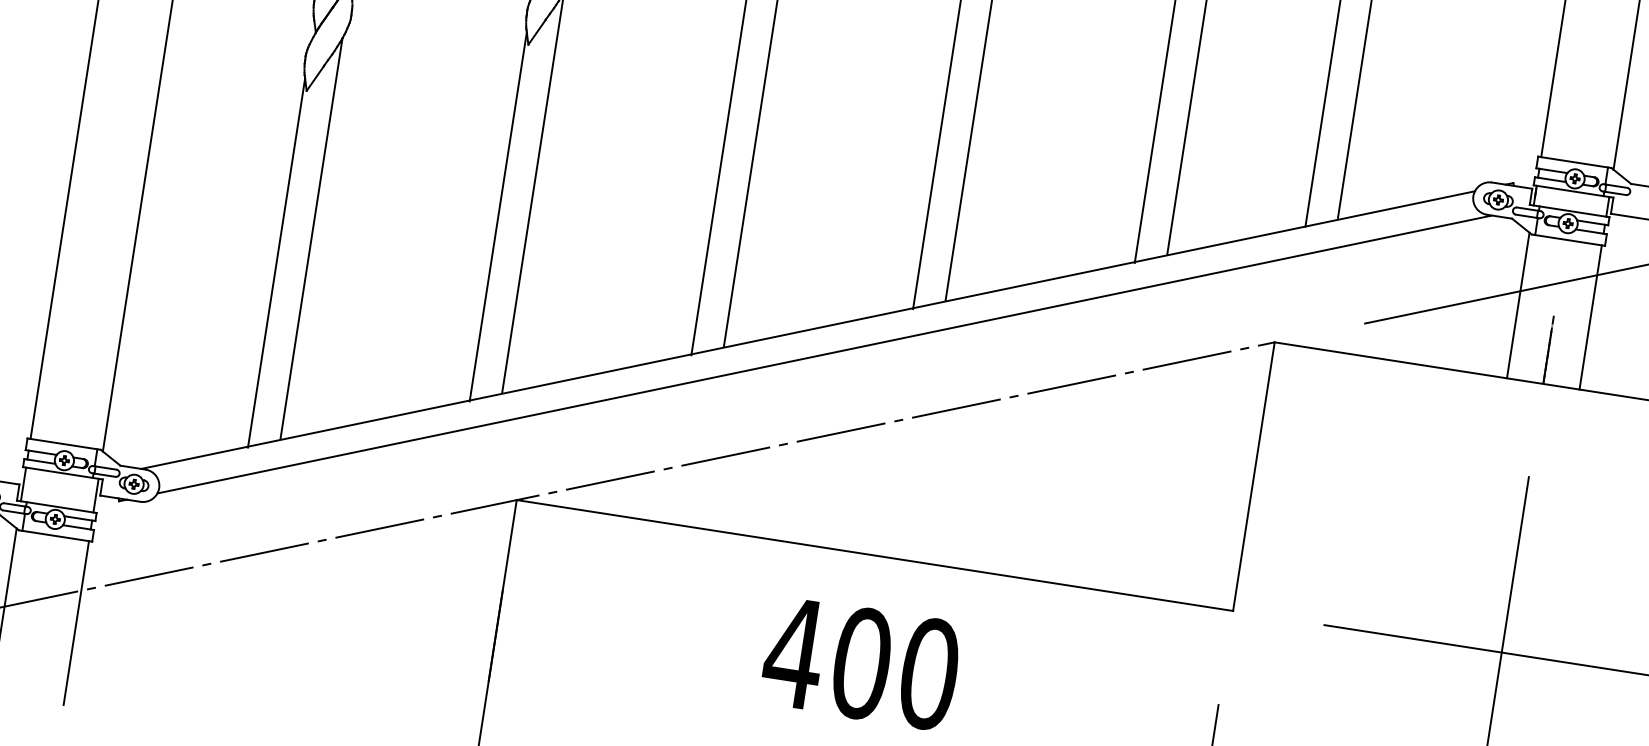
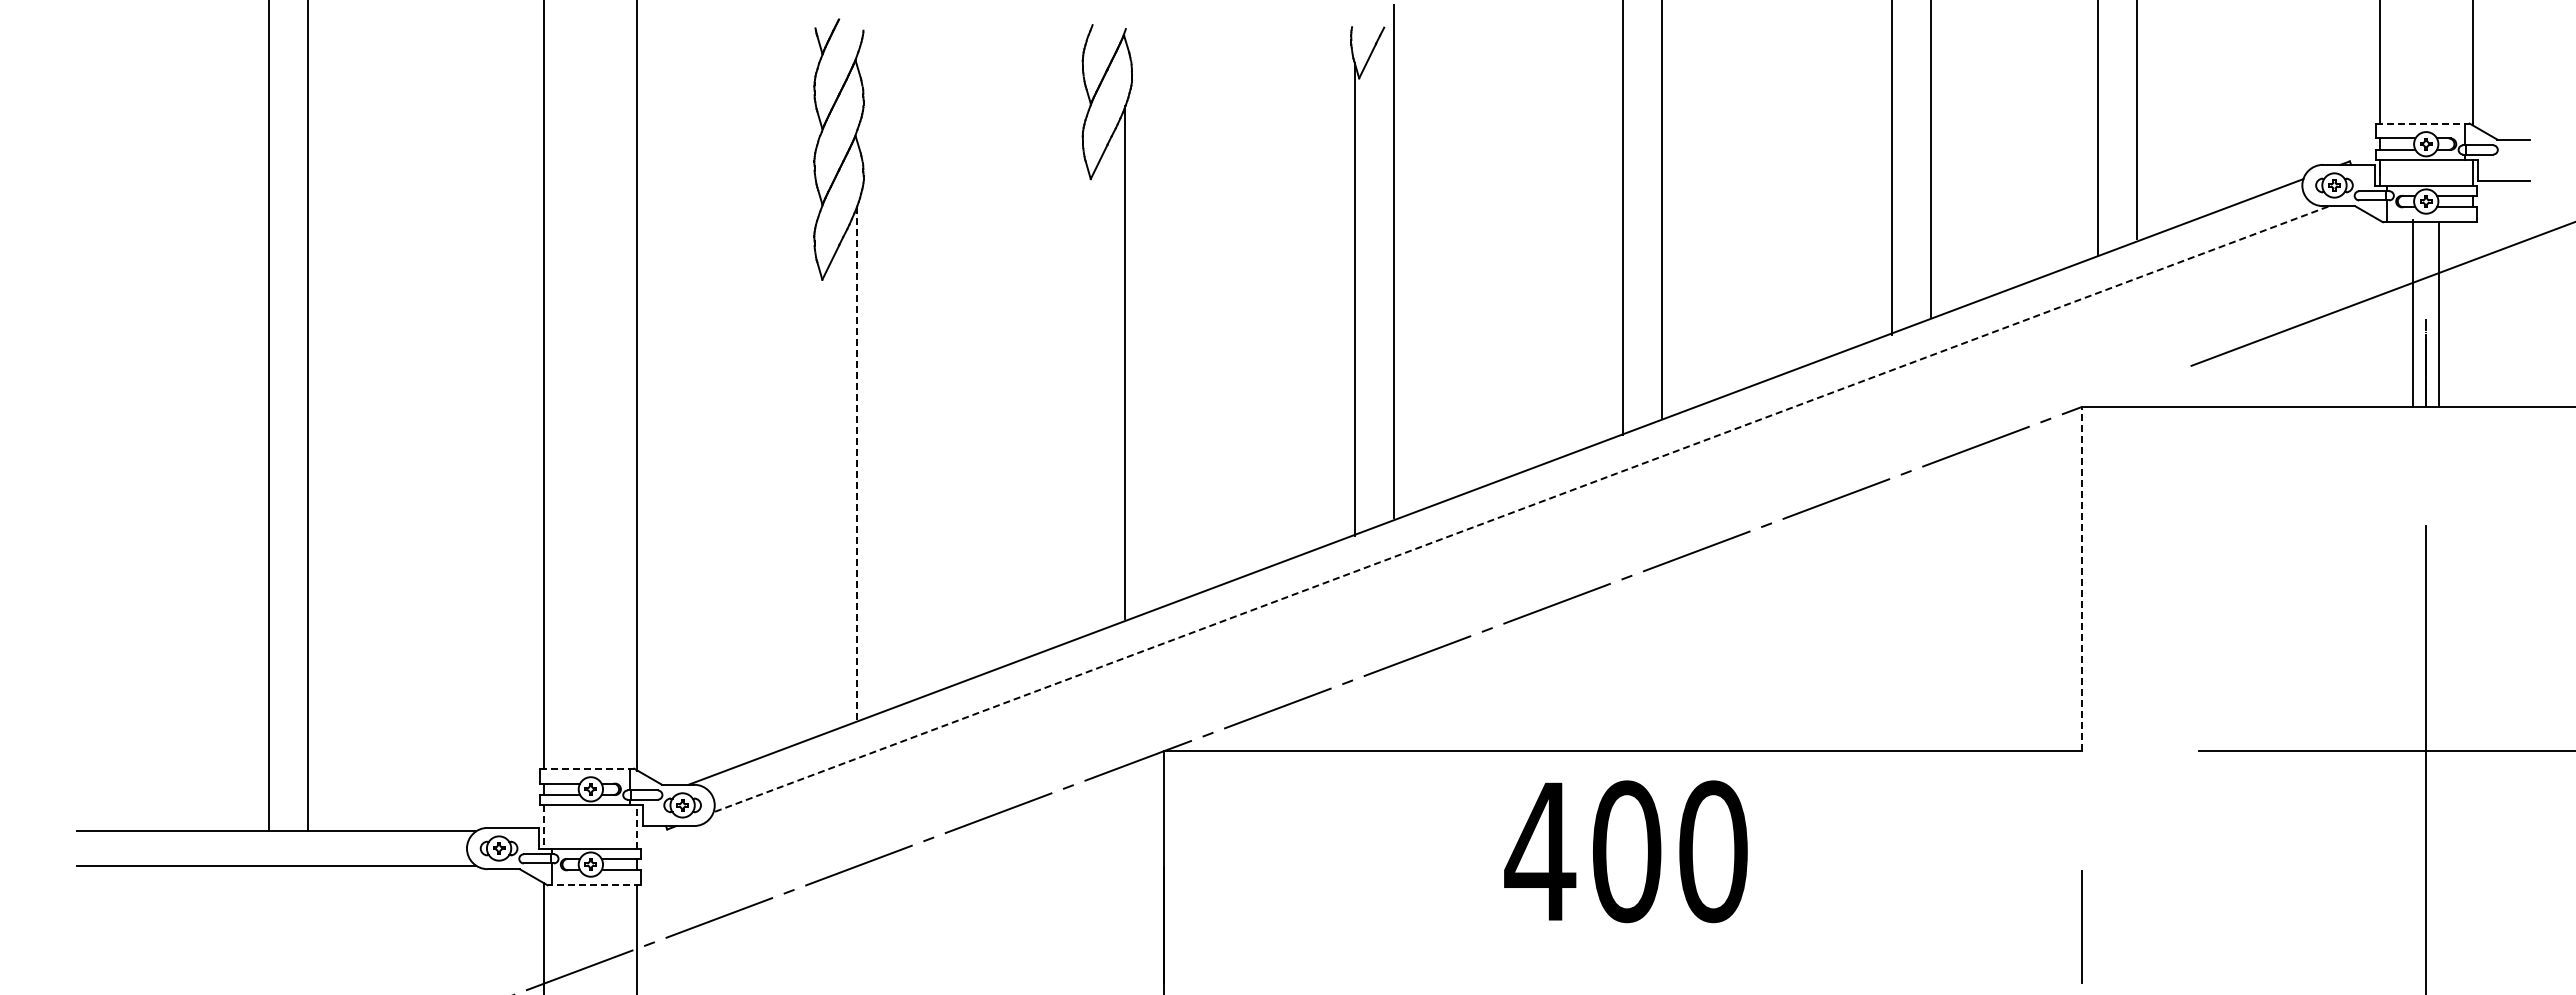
line: (1574, 162) -> (2422, 123), solid -> dashed
line: (498, 216) -> (1086, 399), removed
line: (312, 237) -> (857, 462), solid -> dashed
line: (277, 262) -> (818, 500), removed
line: (1518, 305) -> (2412, 313), moved
line: (1590, 317) -> (2438, 314), moved
line: (823, 354) -> (1520, 509), solid -> dashed
line: (64, 444) -> (587, 768), solid -> dashed
line: (1254, 476) -> (2082, 578), solid -> dashed
line: (23, 484) -> (544, 826), solid -> dashed
line: (96, 495) -> (637, 826), solid -> dashed
line: (55, 536) -> (594, 885), solid -> dashed
text: (860, 663) -> (1625, 851), moved

